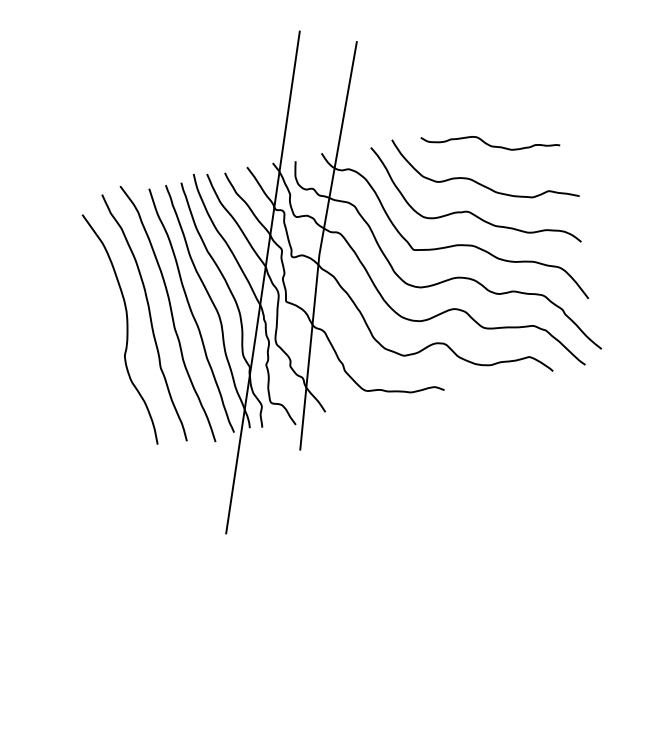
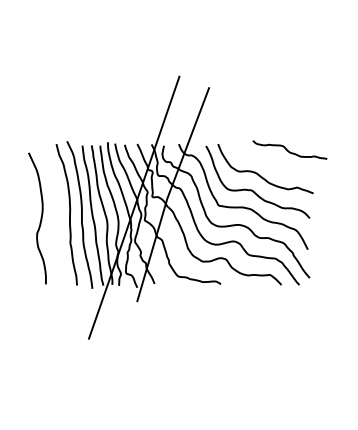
curve: (487, 143) -> (288, 150), moved
curve: (125, 328) -> (40, 218), moved

